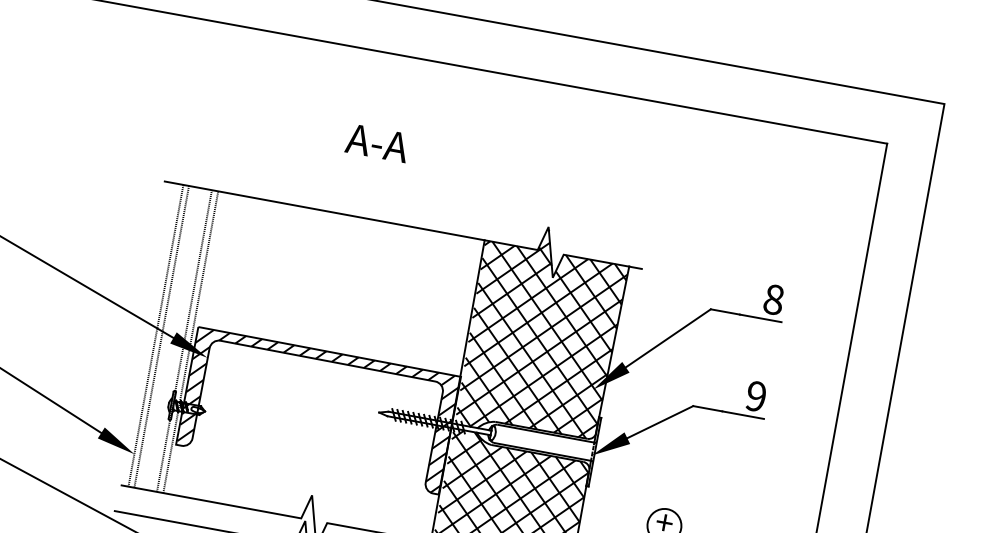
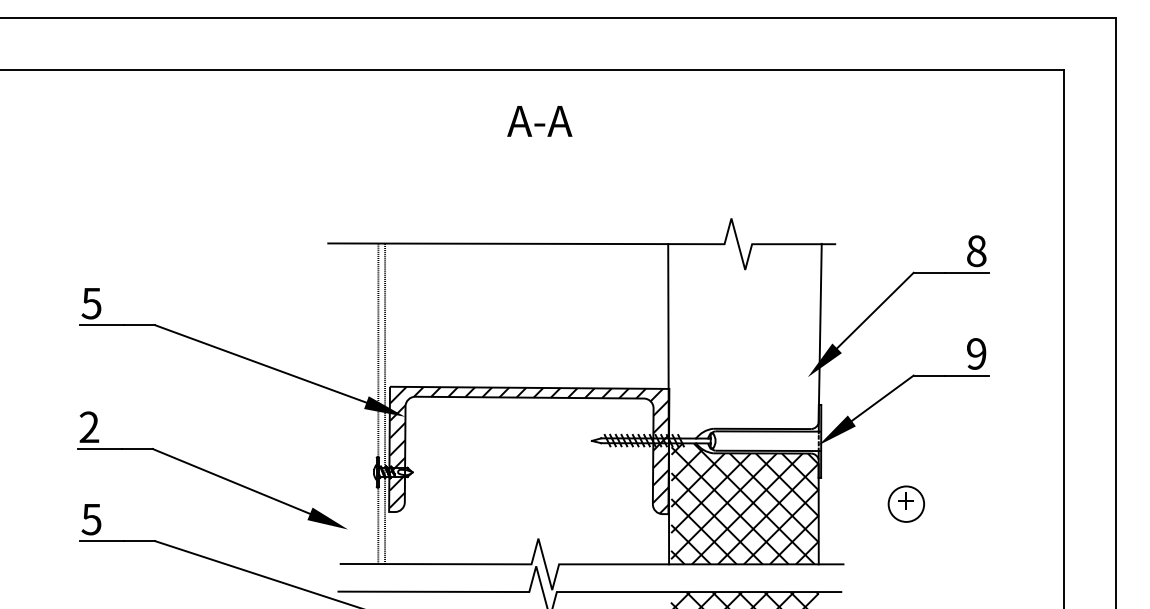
text: (377, 143) -> (539, 121), moved
hatch: (542, 333) -> (745, 329), removed
line: (156, 335) -> (348, 403), removed
line: (162, 336) -> (354, 403), removed

